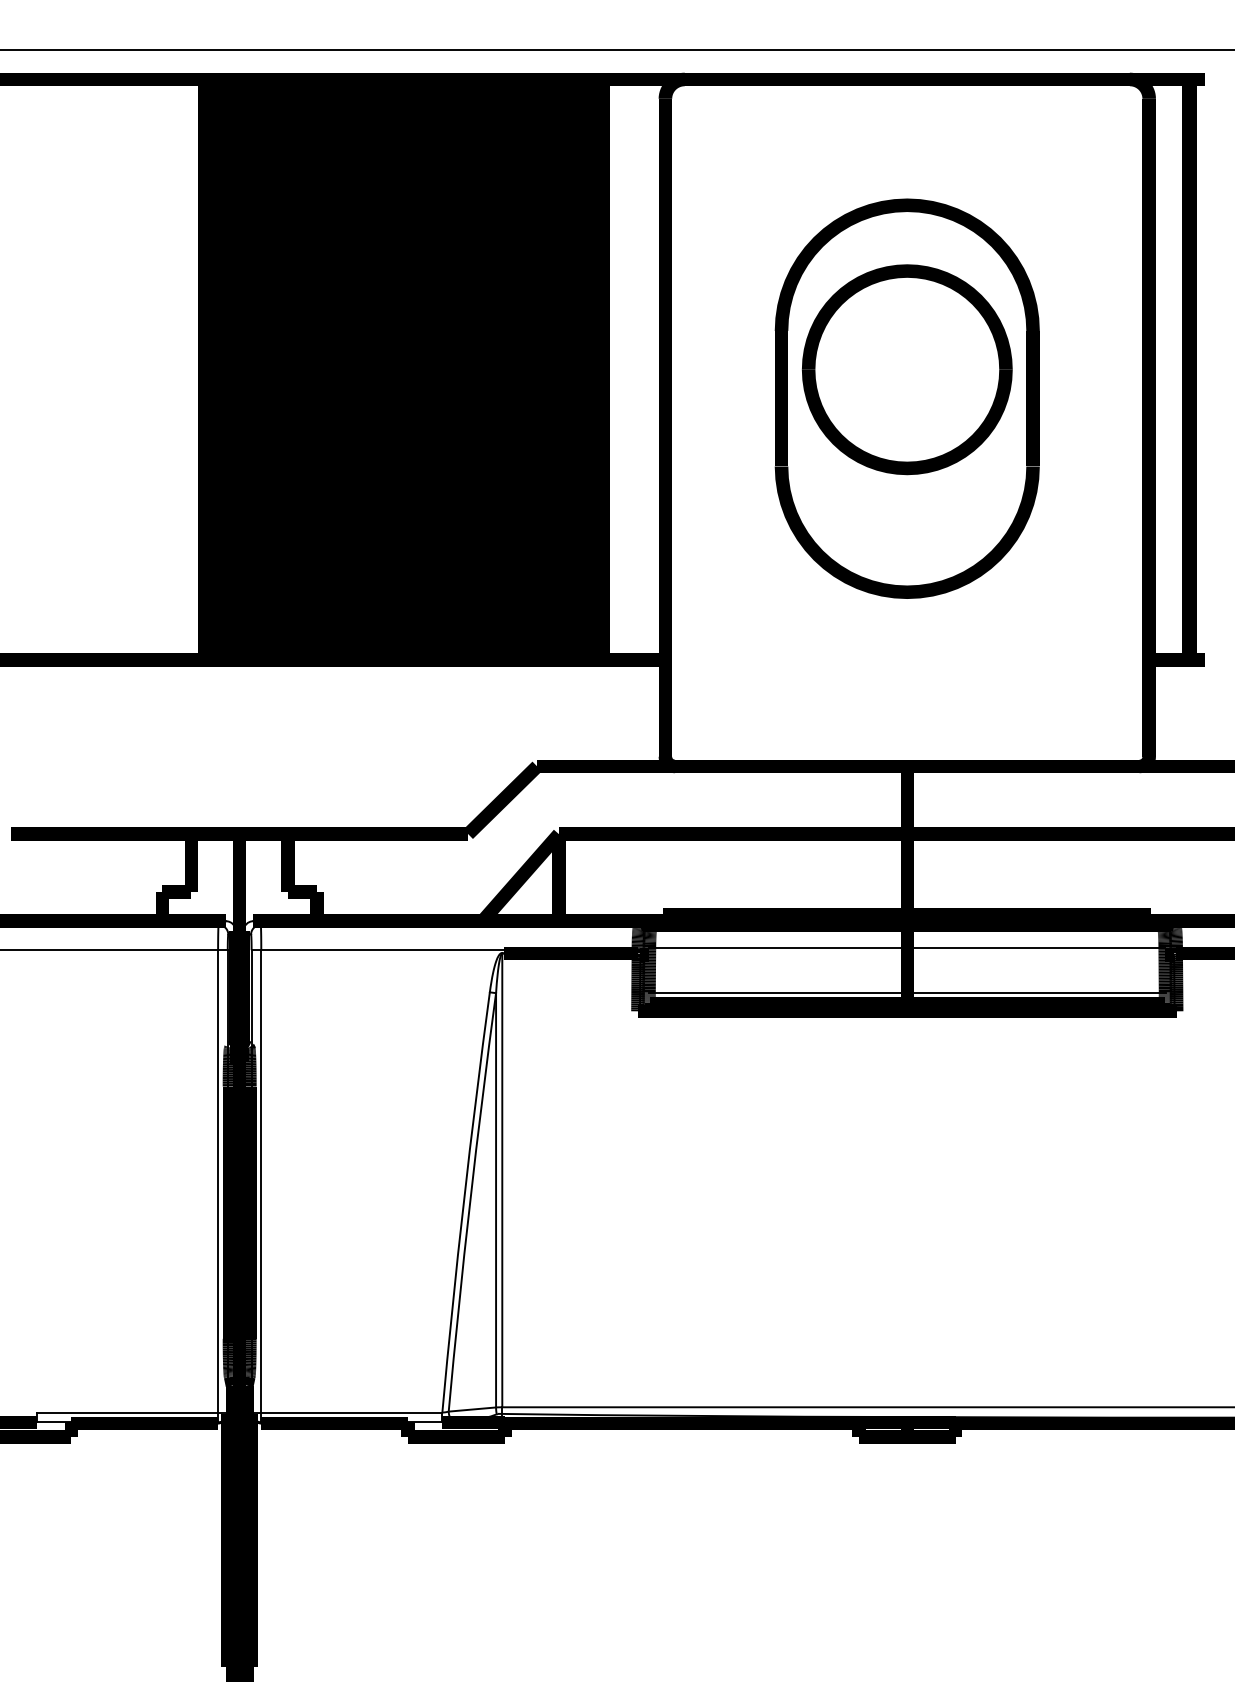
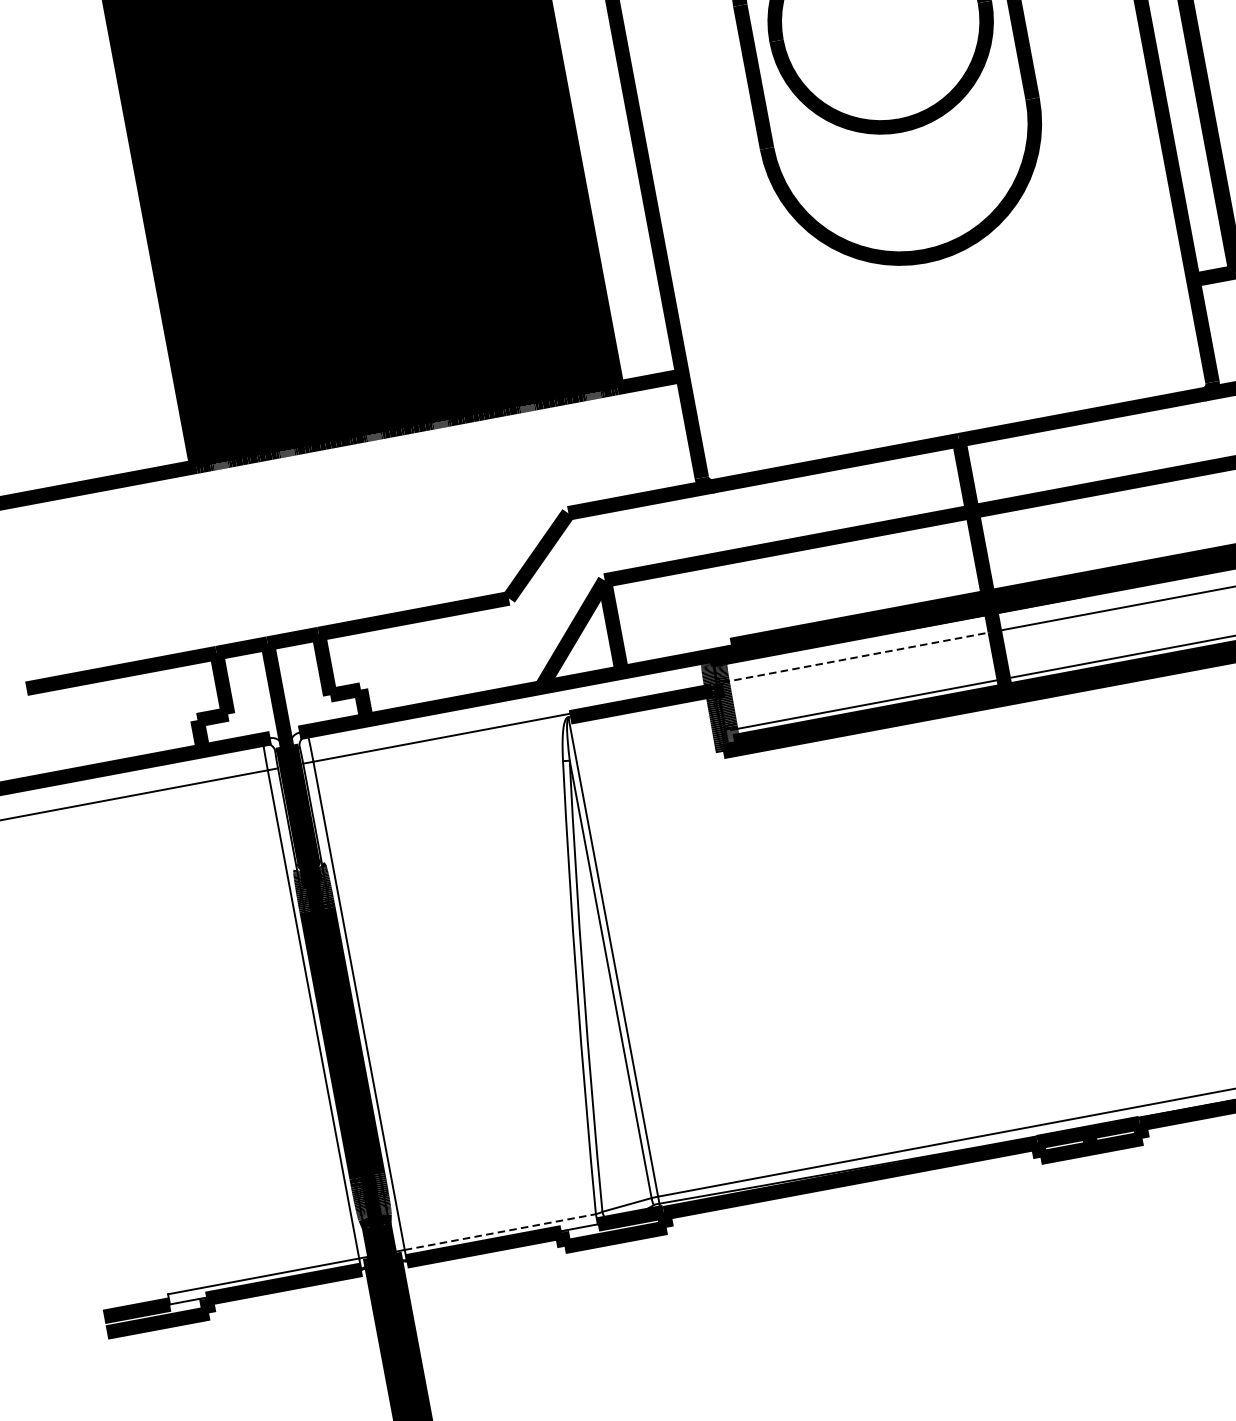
line: (778, 947) -> (858, 656), solid -> dashed
line: (351, 1412) -> (499, 1231), solid -> dashed

